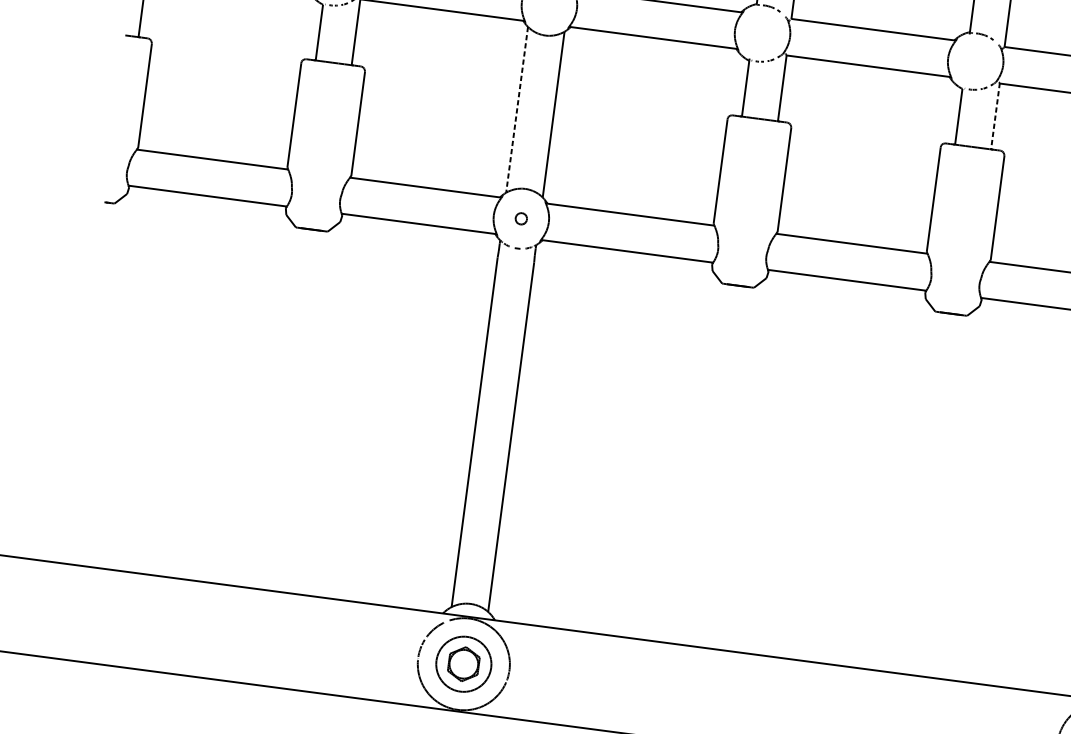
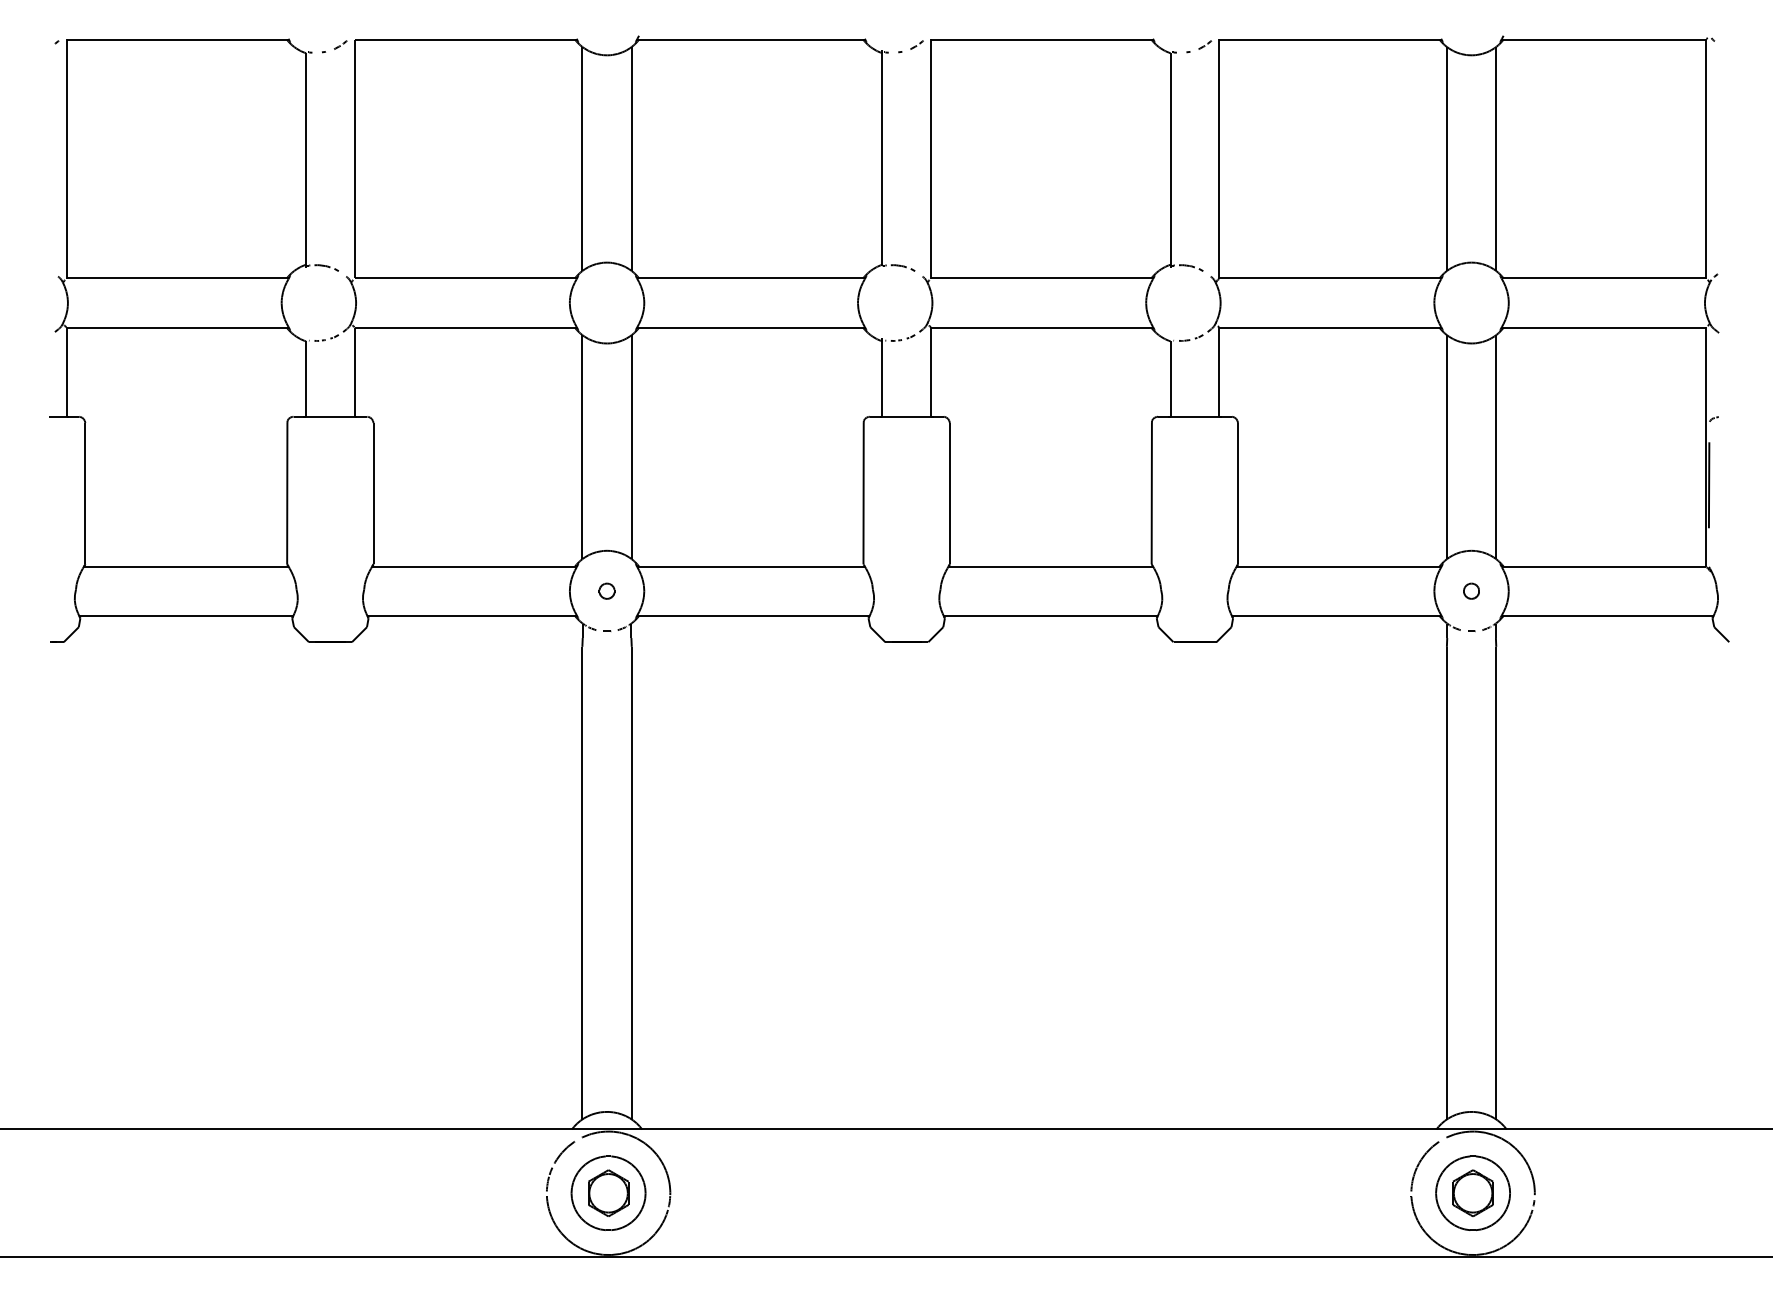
line: (517, 110) -> (582, 447), dashed -> solid
line: (995, 115) -> (1219, 371), dashed -> solid

